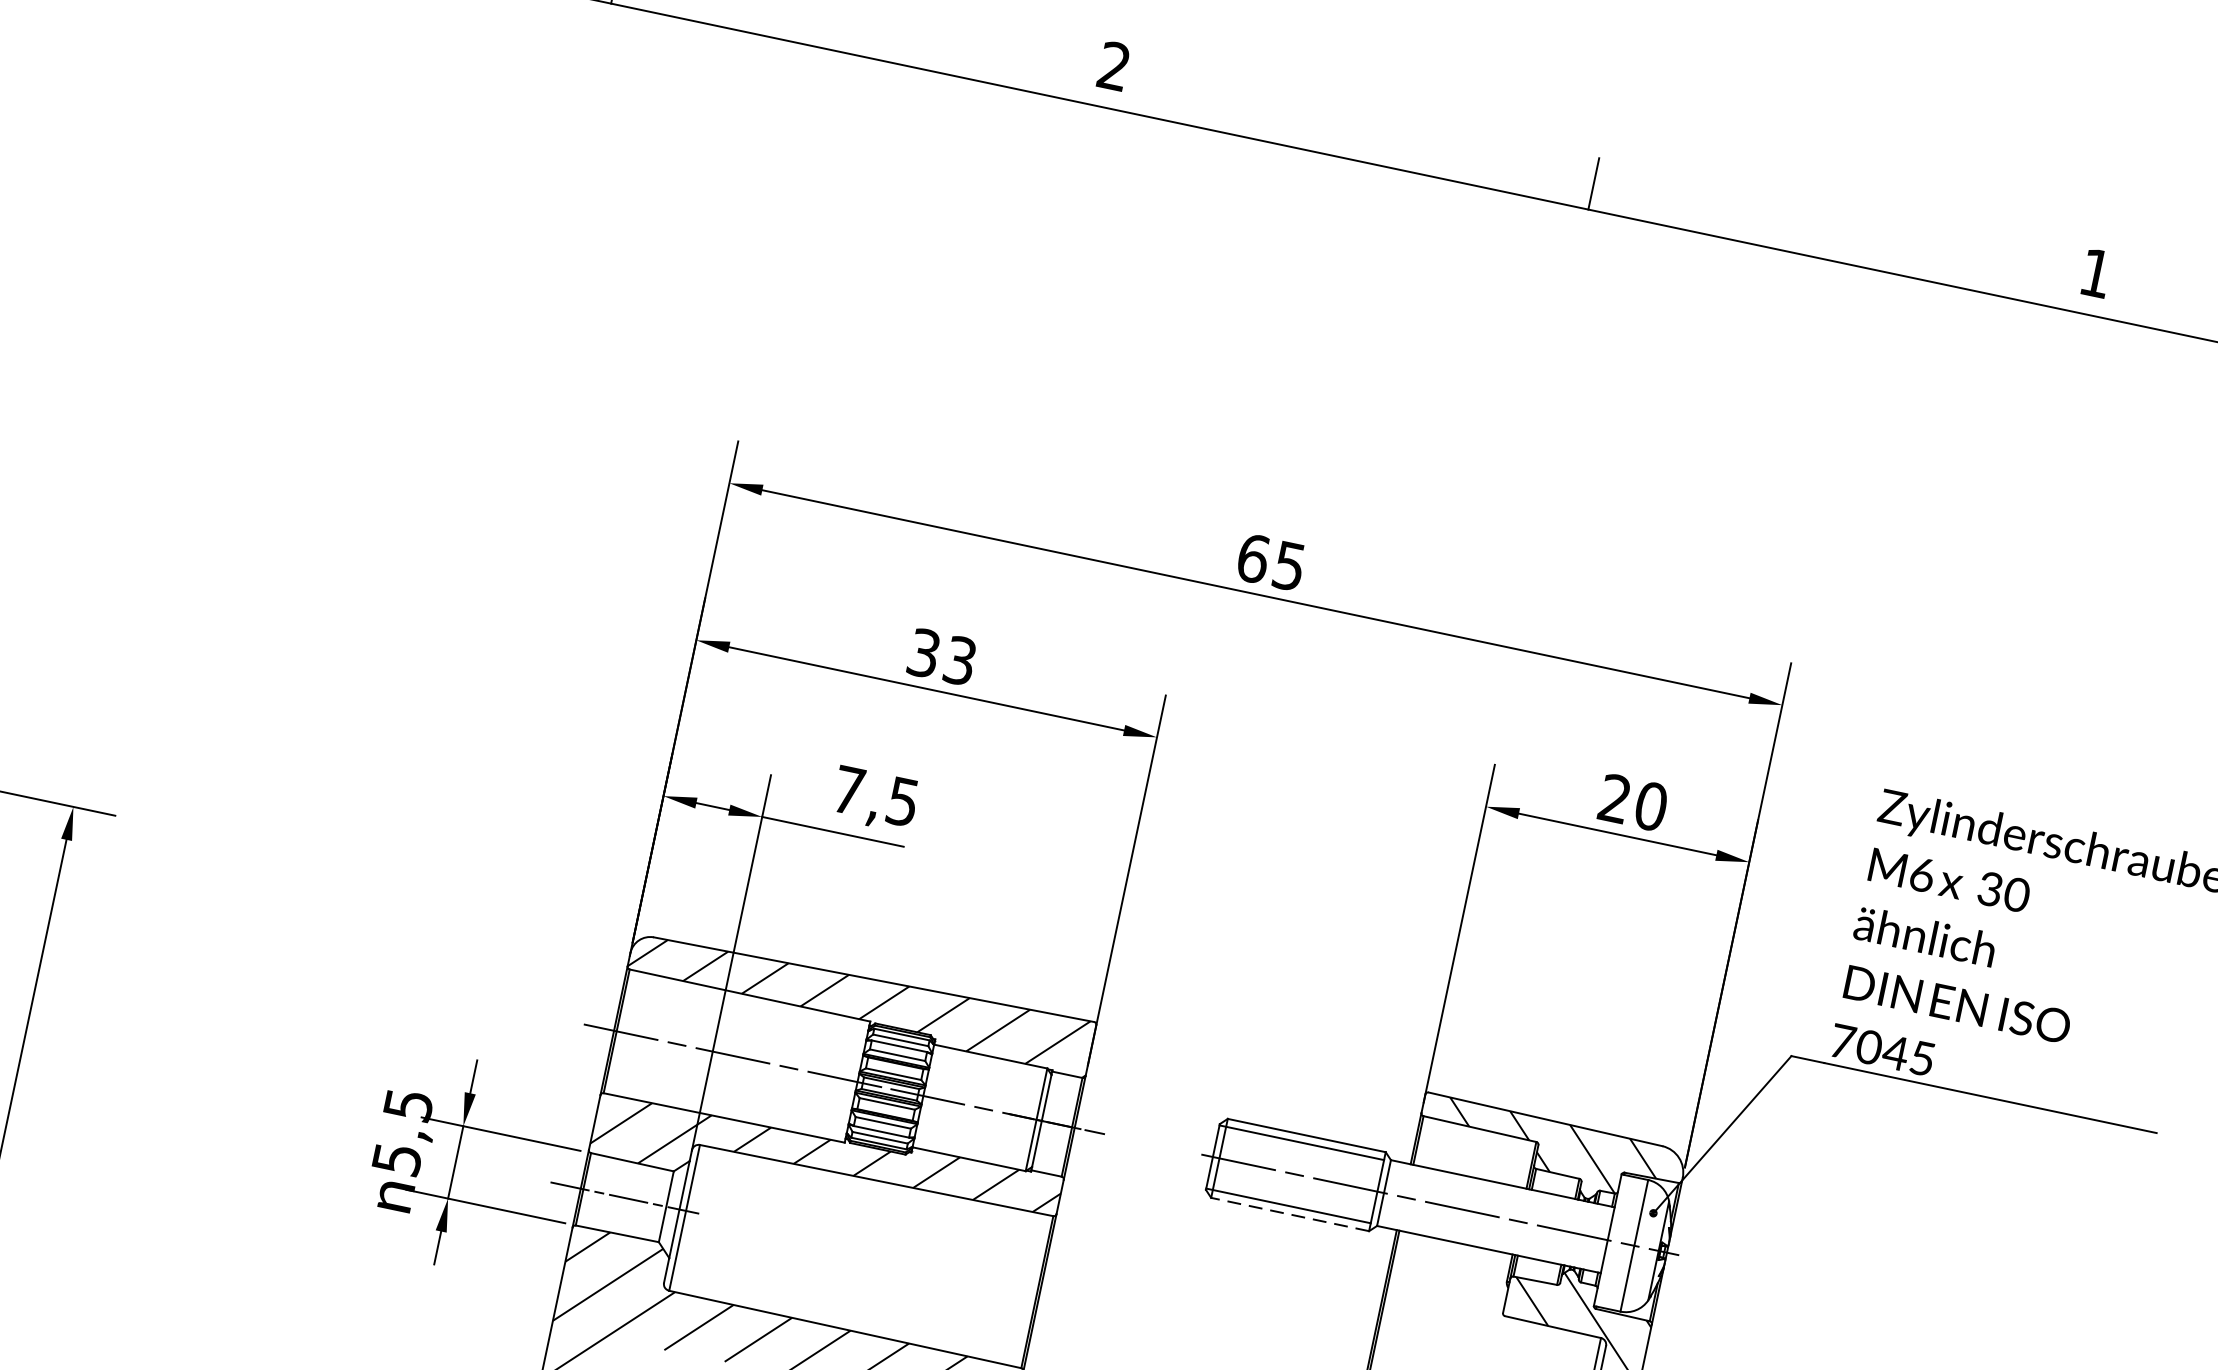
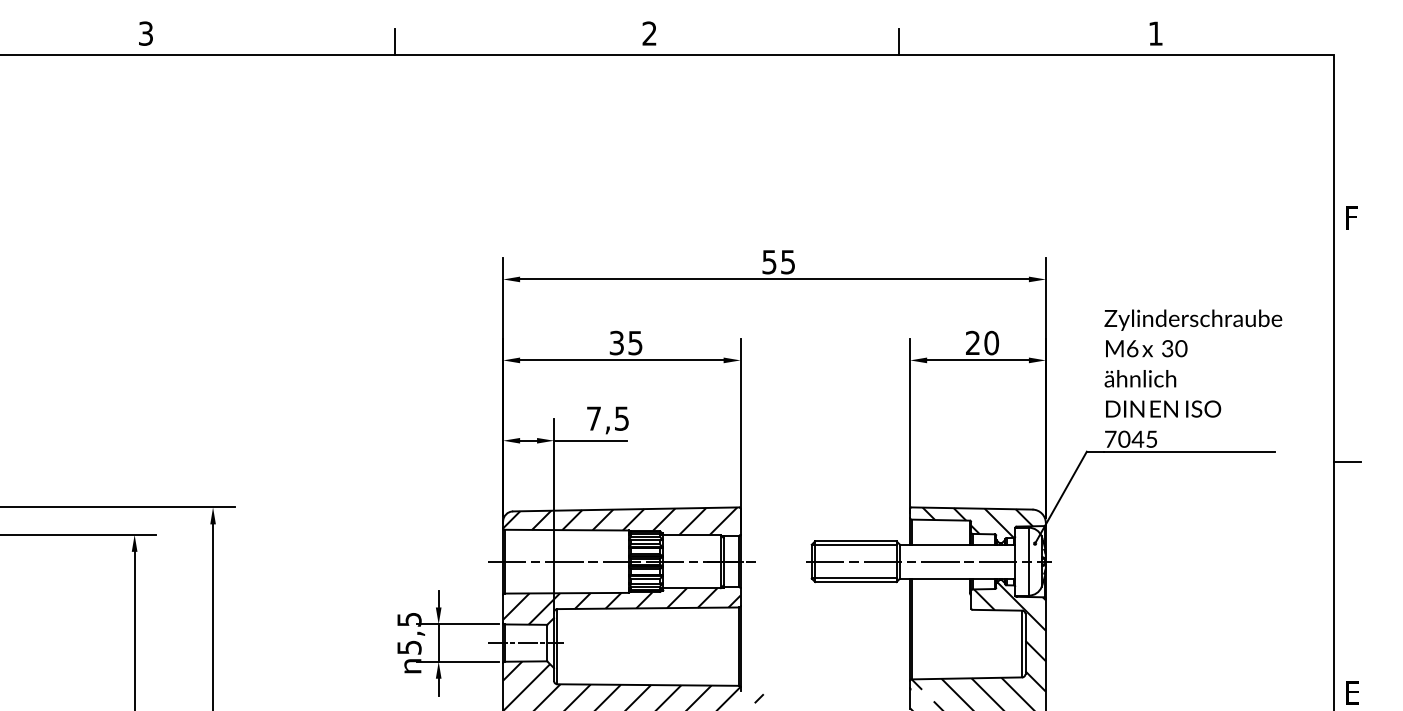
text: (1253, 557) -> (769, 261), 65 -> 55
text: (960, 659) -> (635, 342), 33 -> 35
line: (1289, 1215) -> (855, 582), dashed -> solid

